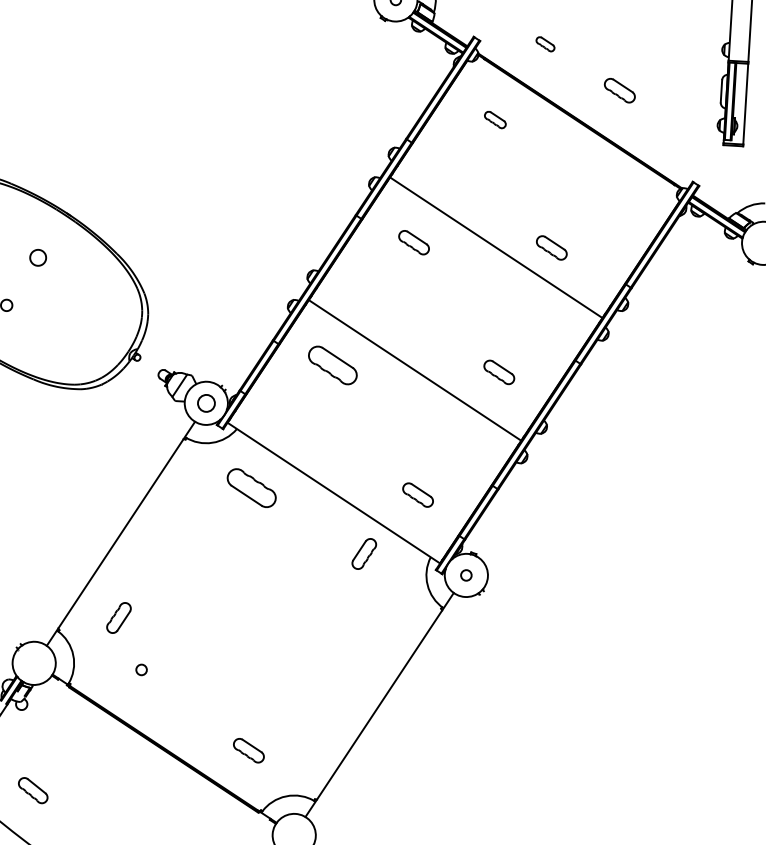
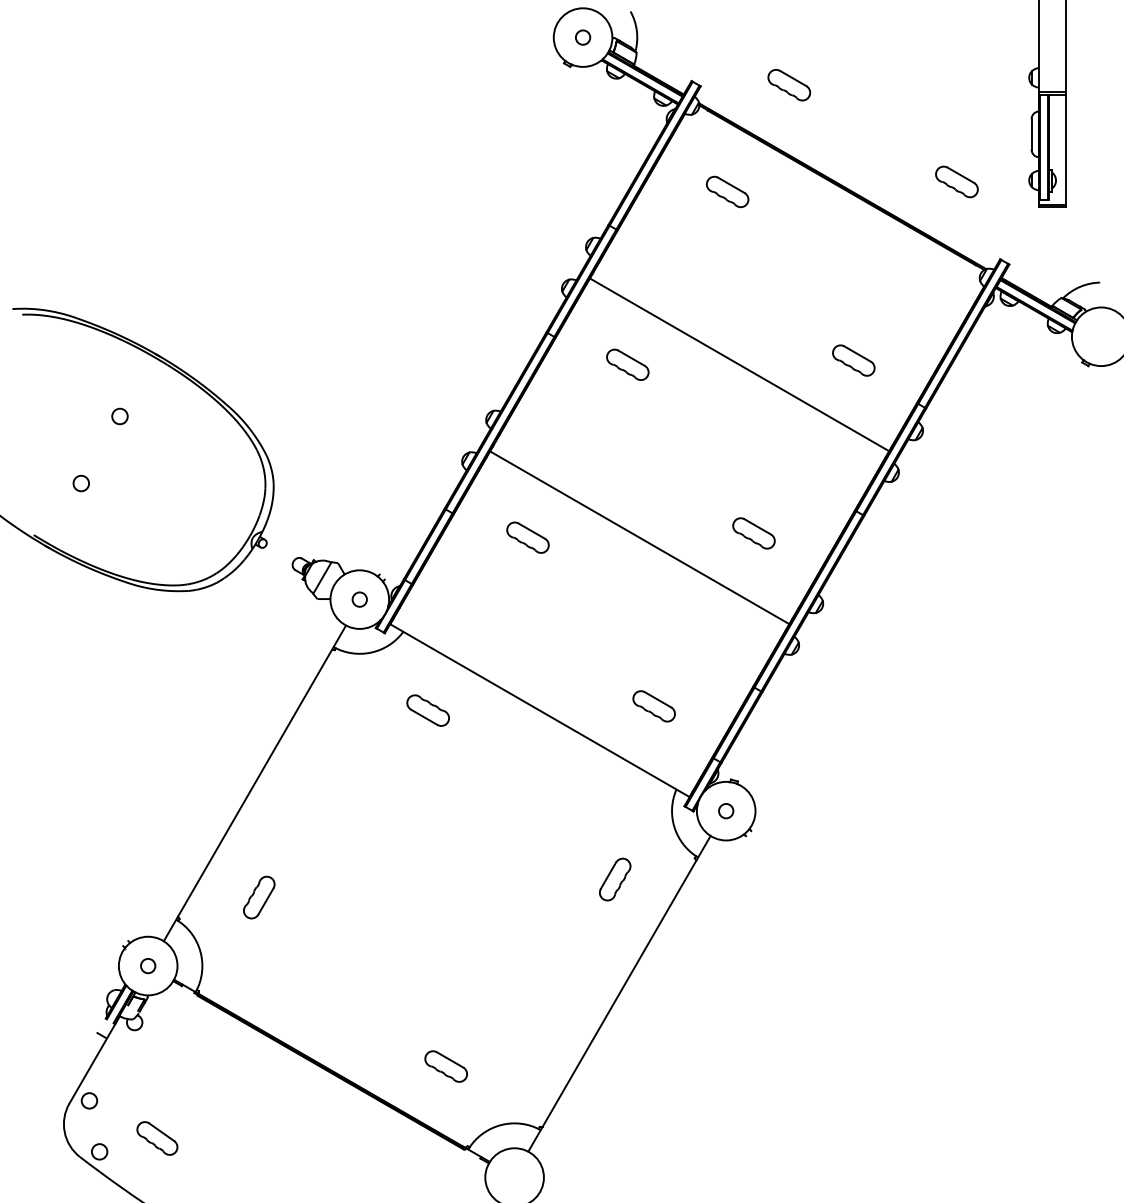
part: (545, 44) -> (789, 85), size x1.67
part: (619, 90) -> (956, 181), moved
part: (495, 119) -> (727, 191), size x1.43
part: (551, 247) -> (853, 360), moved
part: (37, 257) -> (119, 416), size x0.71
part: (332, 365) -> (527, 537), size x0.62
circle: (206, 403) -> (359, 599), size x0.62
part: (251, 487) -> (427, 710), size x0.62
part: (364, 553) -> (615, 879), moved
circle: (141, 670) -> (148, 966), moved

